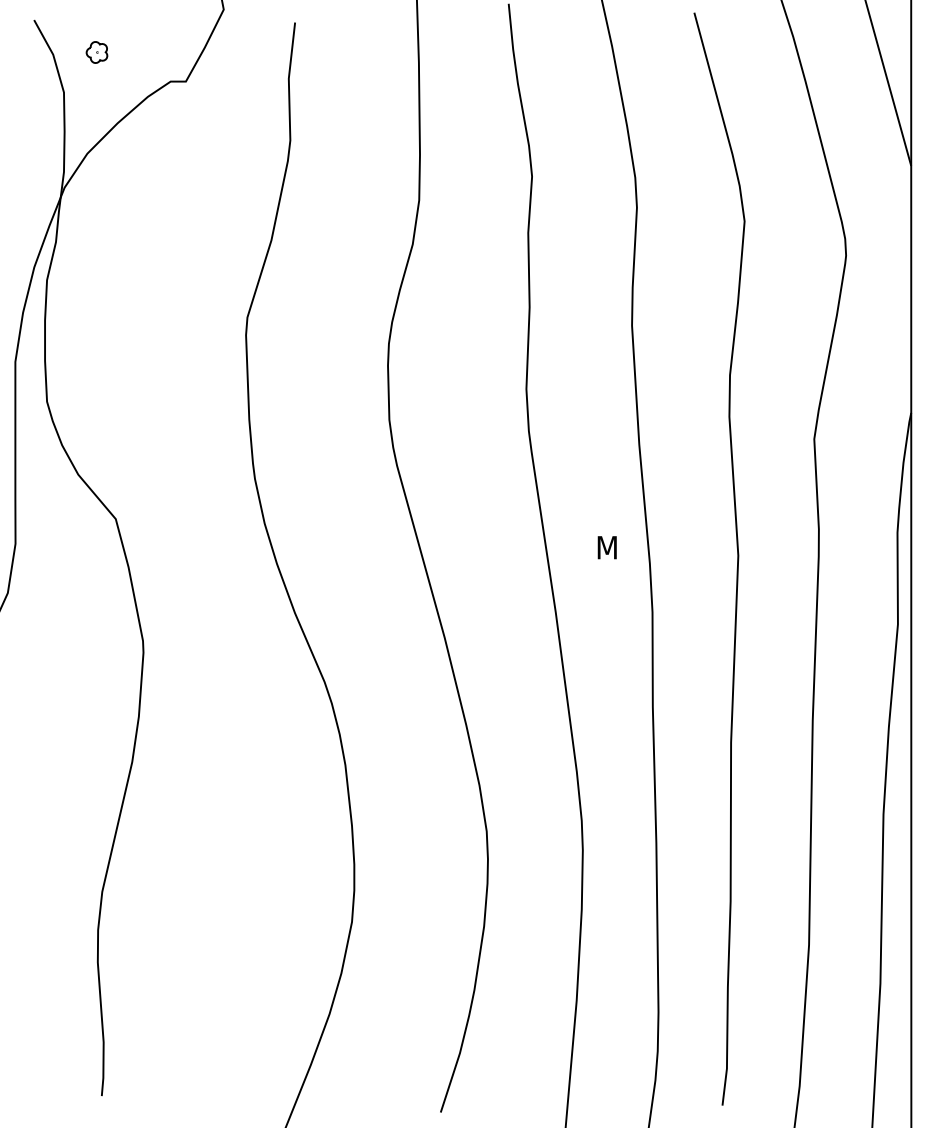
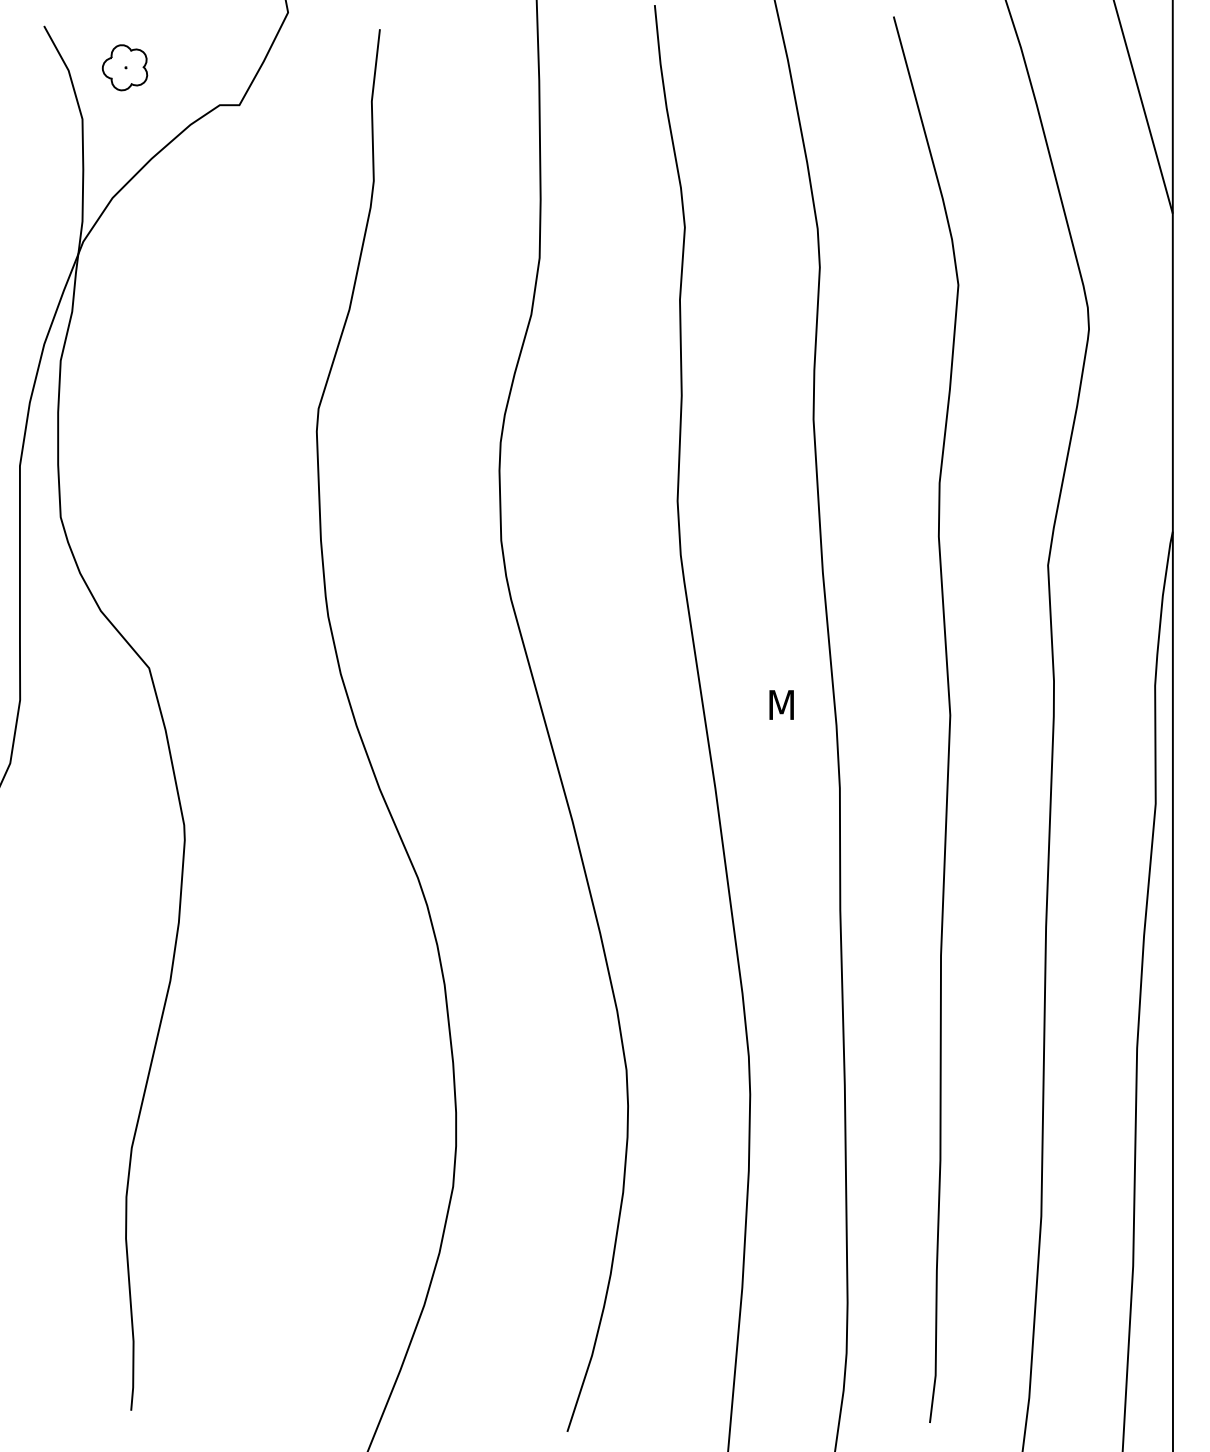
part: (96, 52) -> (124, 67), size x1.67

